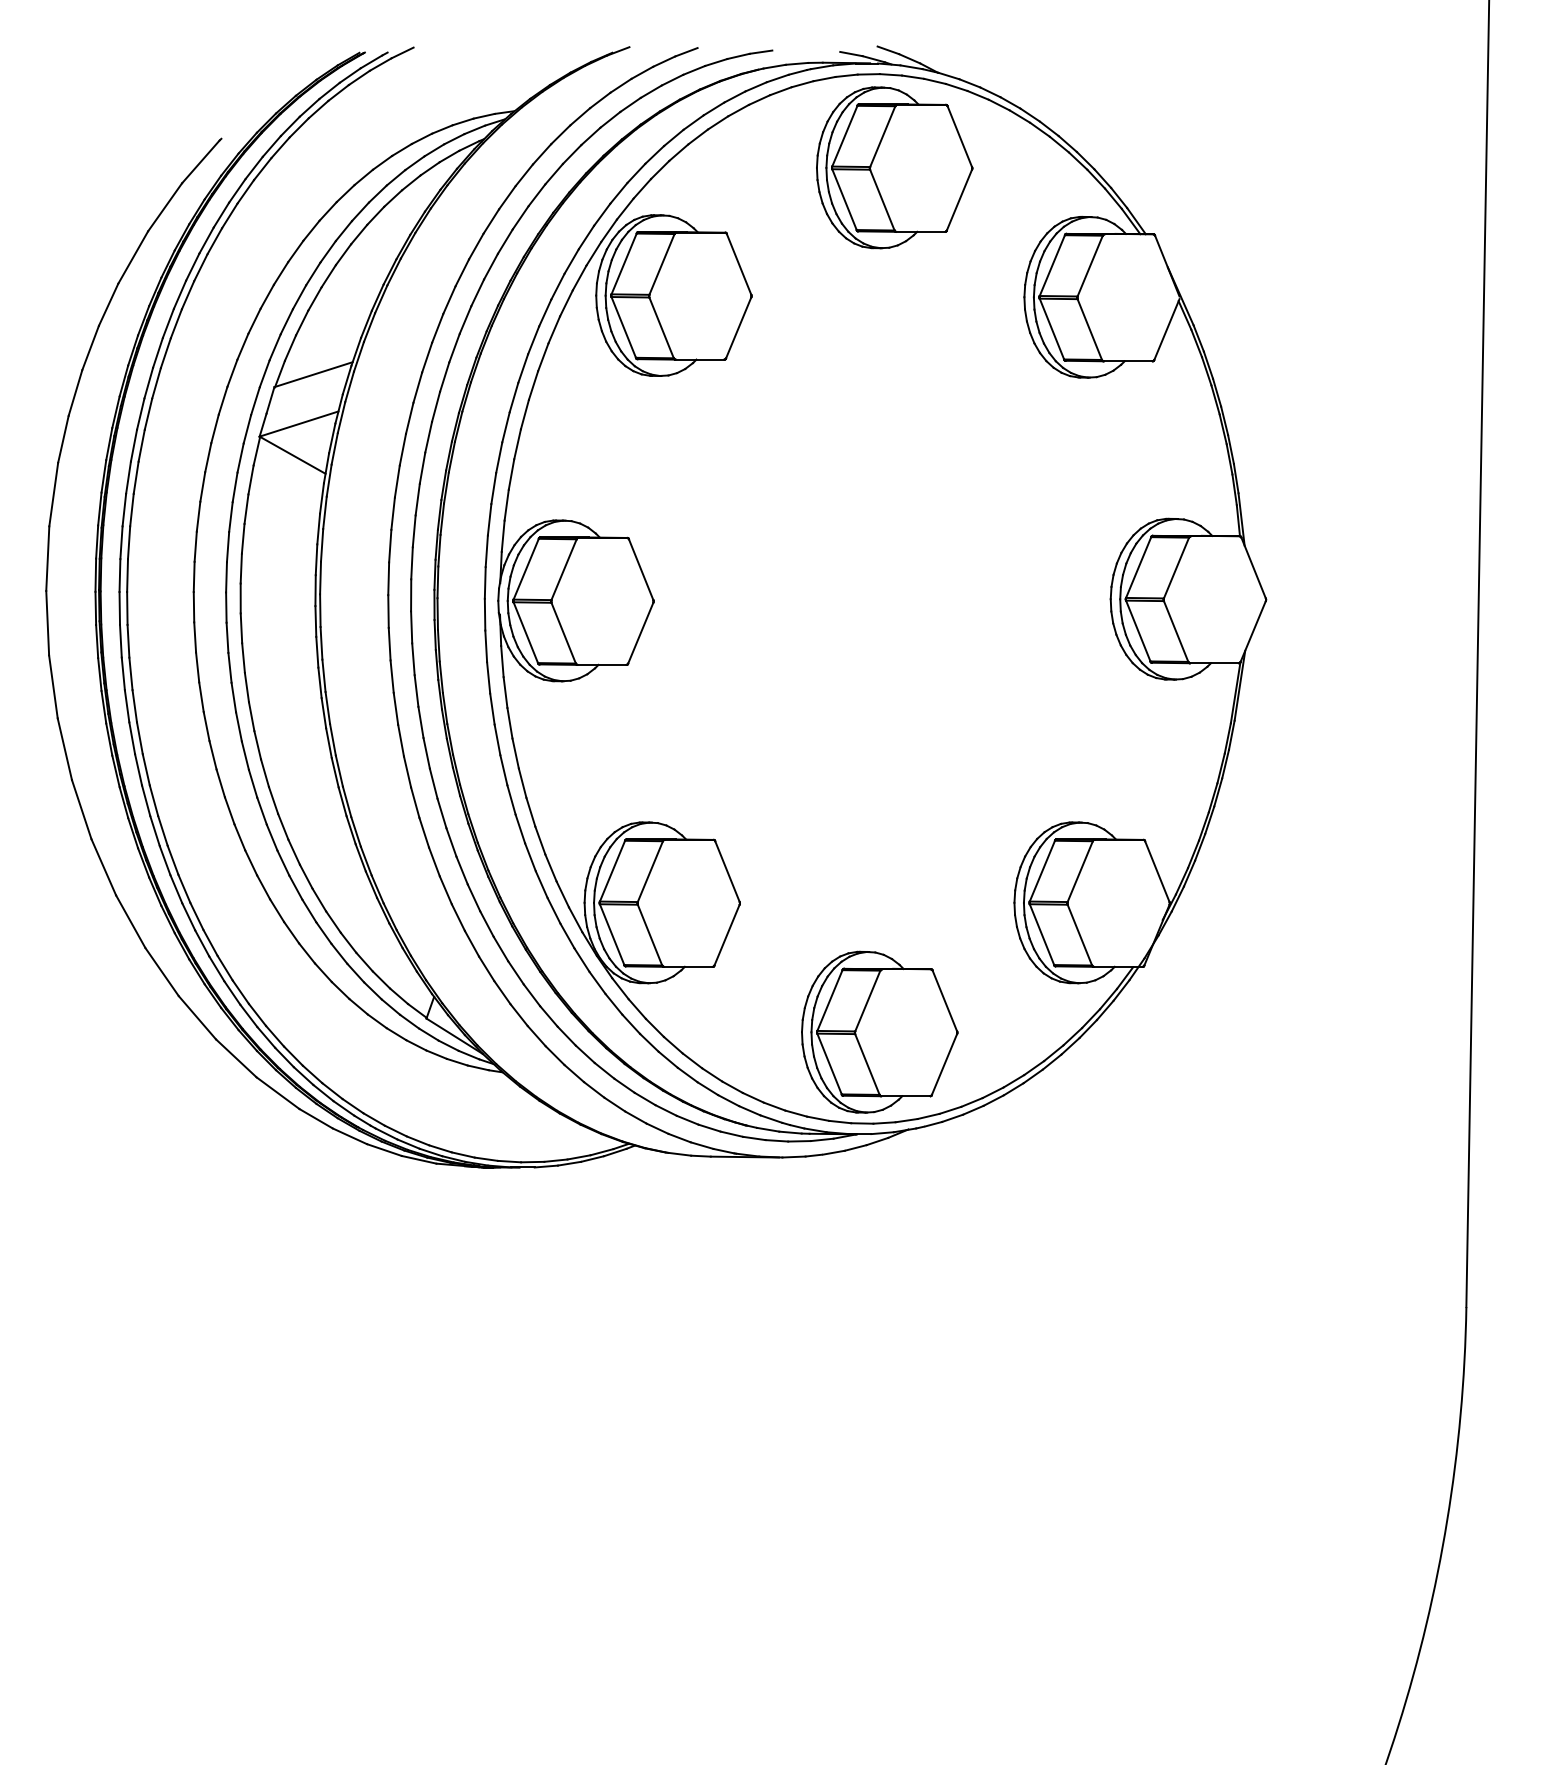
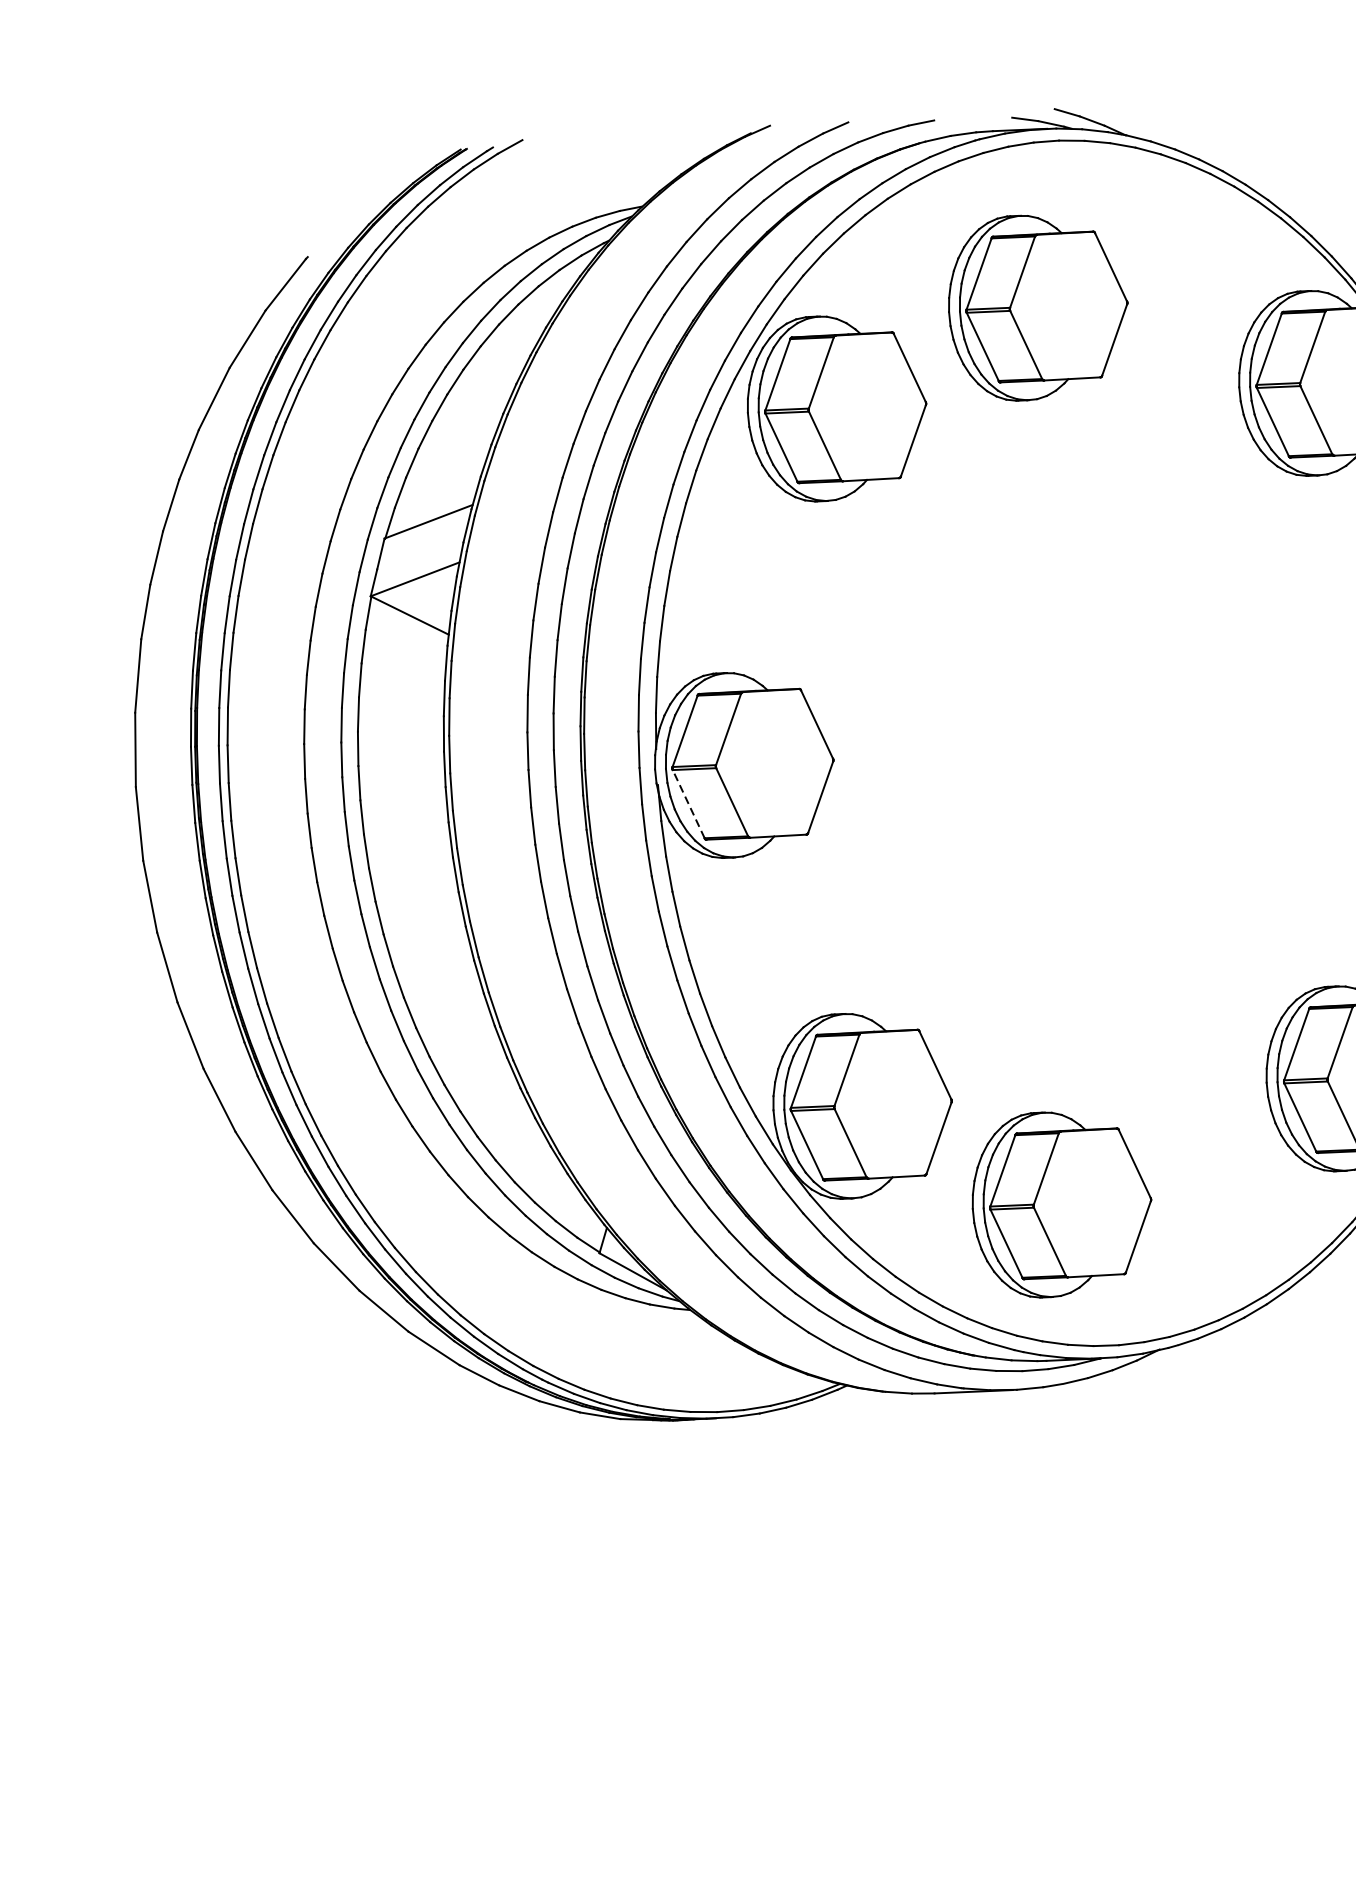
part: (894, 167) -> (1038, 306), moved
line: (525, 632) -> (688, 803), solid -> dashed
part: (879, 1031) -> (1061, 1203), moved

